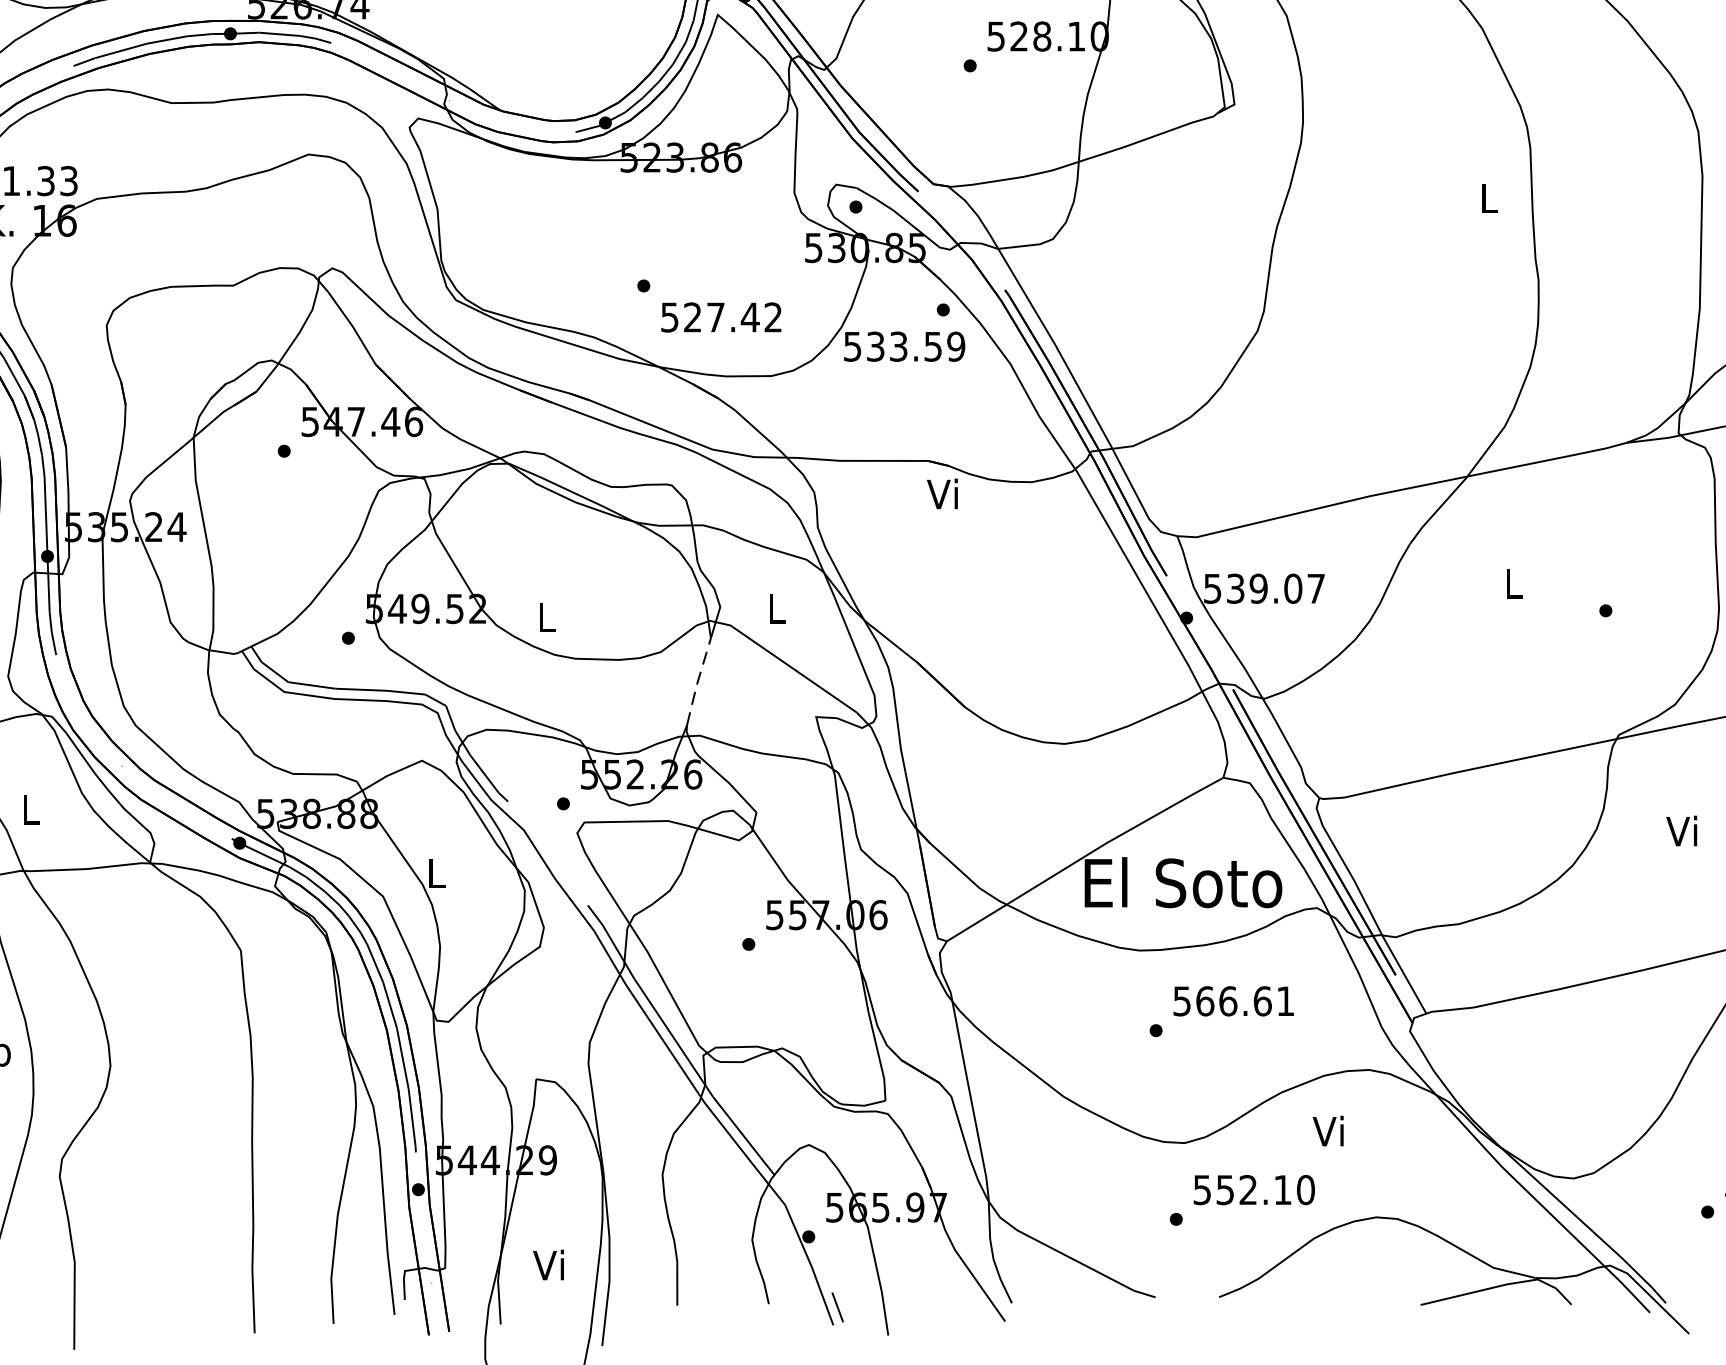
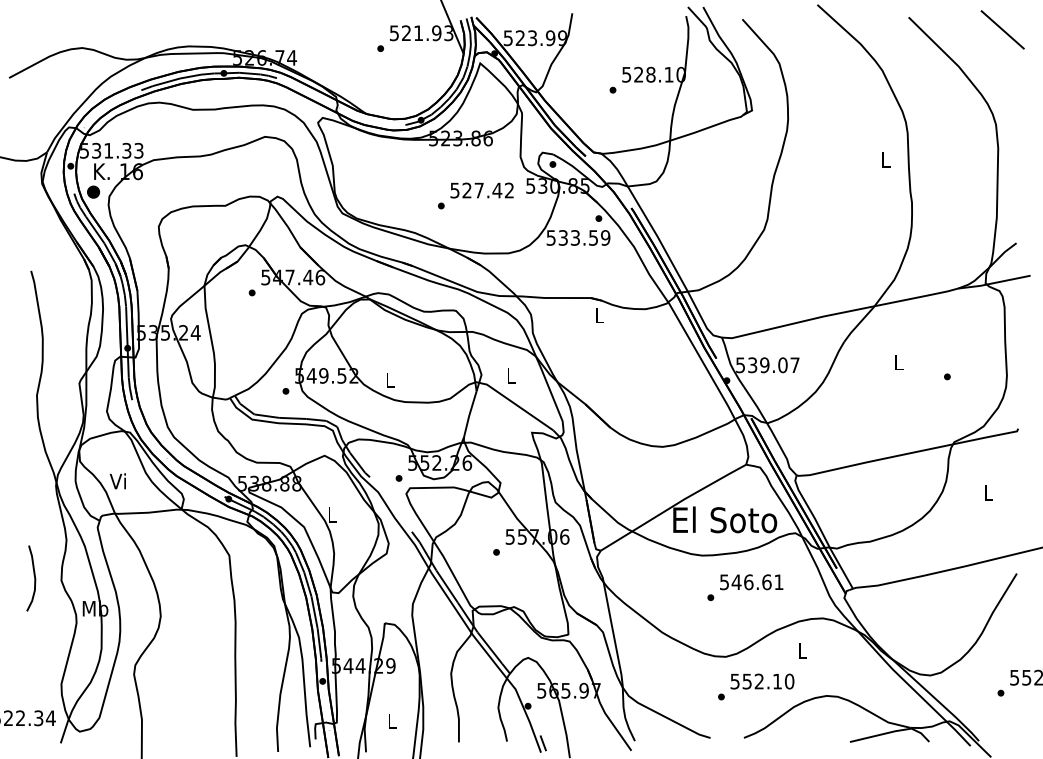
text: (720, 317) -> (481, 190), moved
text: (942, 494) -> (598, 315), Vi -> L
line: (697, 682) -> (469, 414), dashed -> solid
text: (28, 809) -> (117, 481), L -> Vi
text: (1682, 830) -> (987, 492), Vi -> L
text: (1204, 1001) -> (736, 582), 566.61 -> 546.61
text: (1328, 1130) -> (801, 650), Vi -> L
text: (549, 1264) -> (391, 720), Vi -> L

